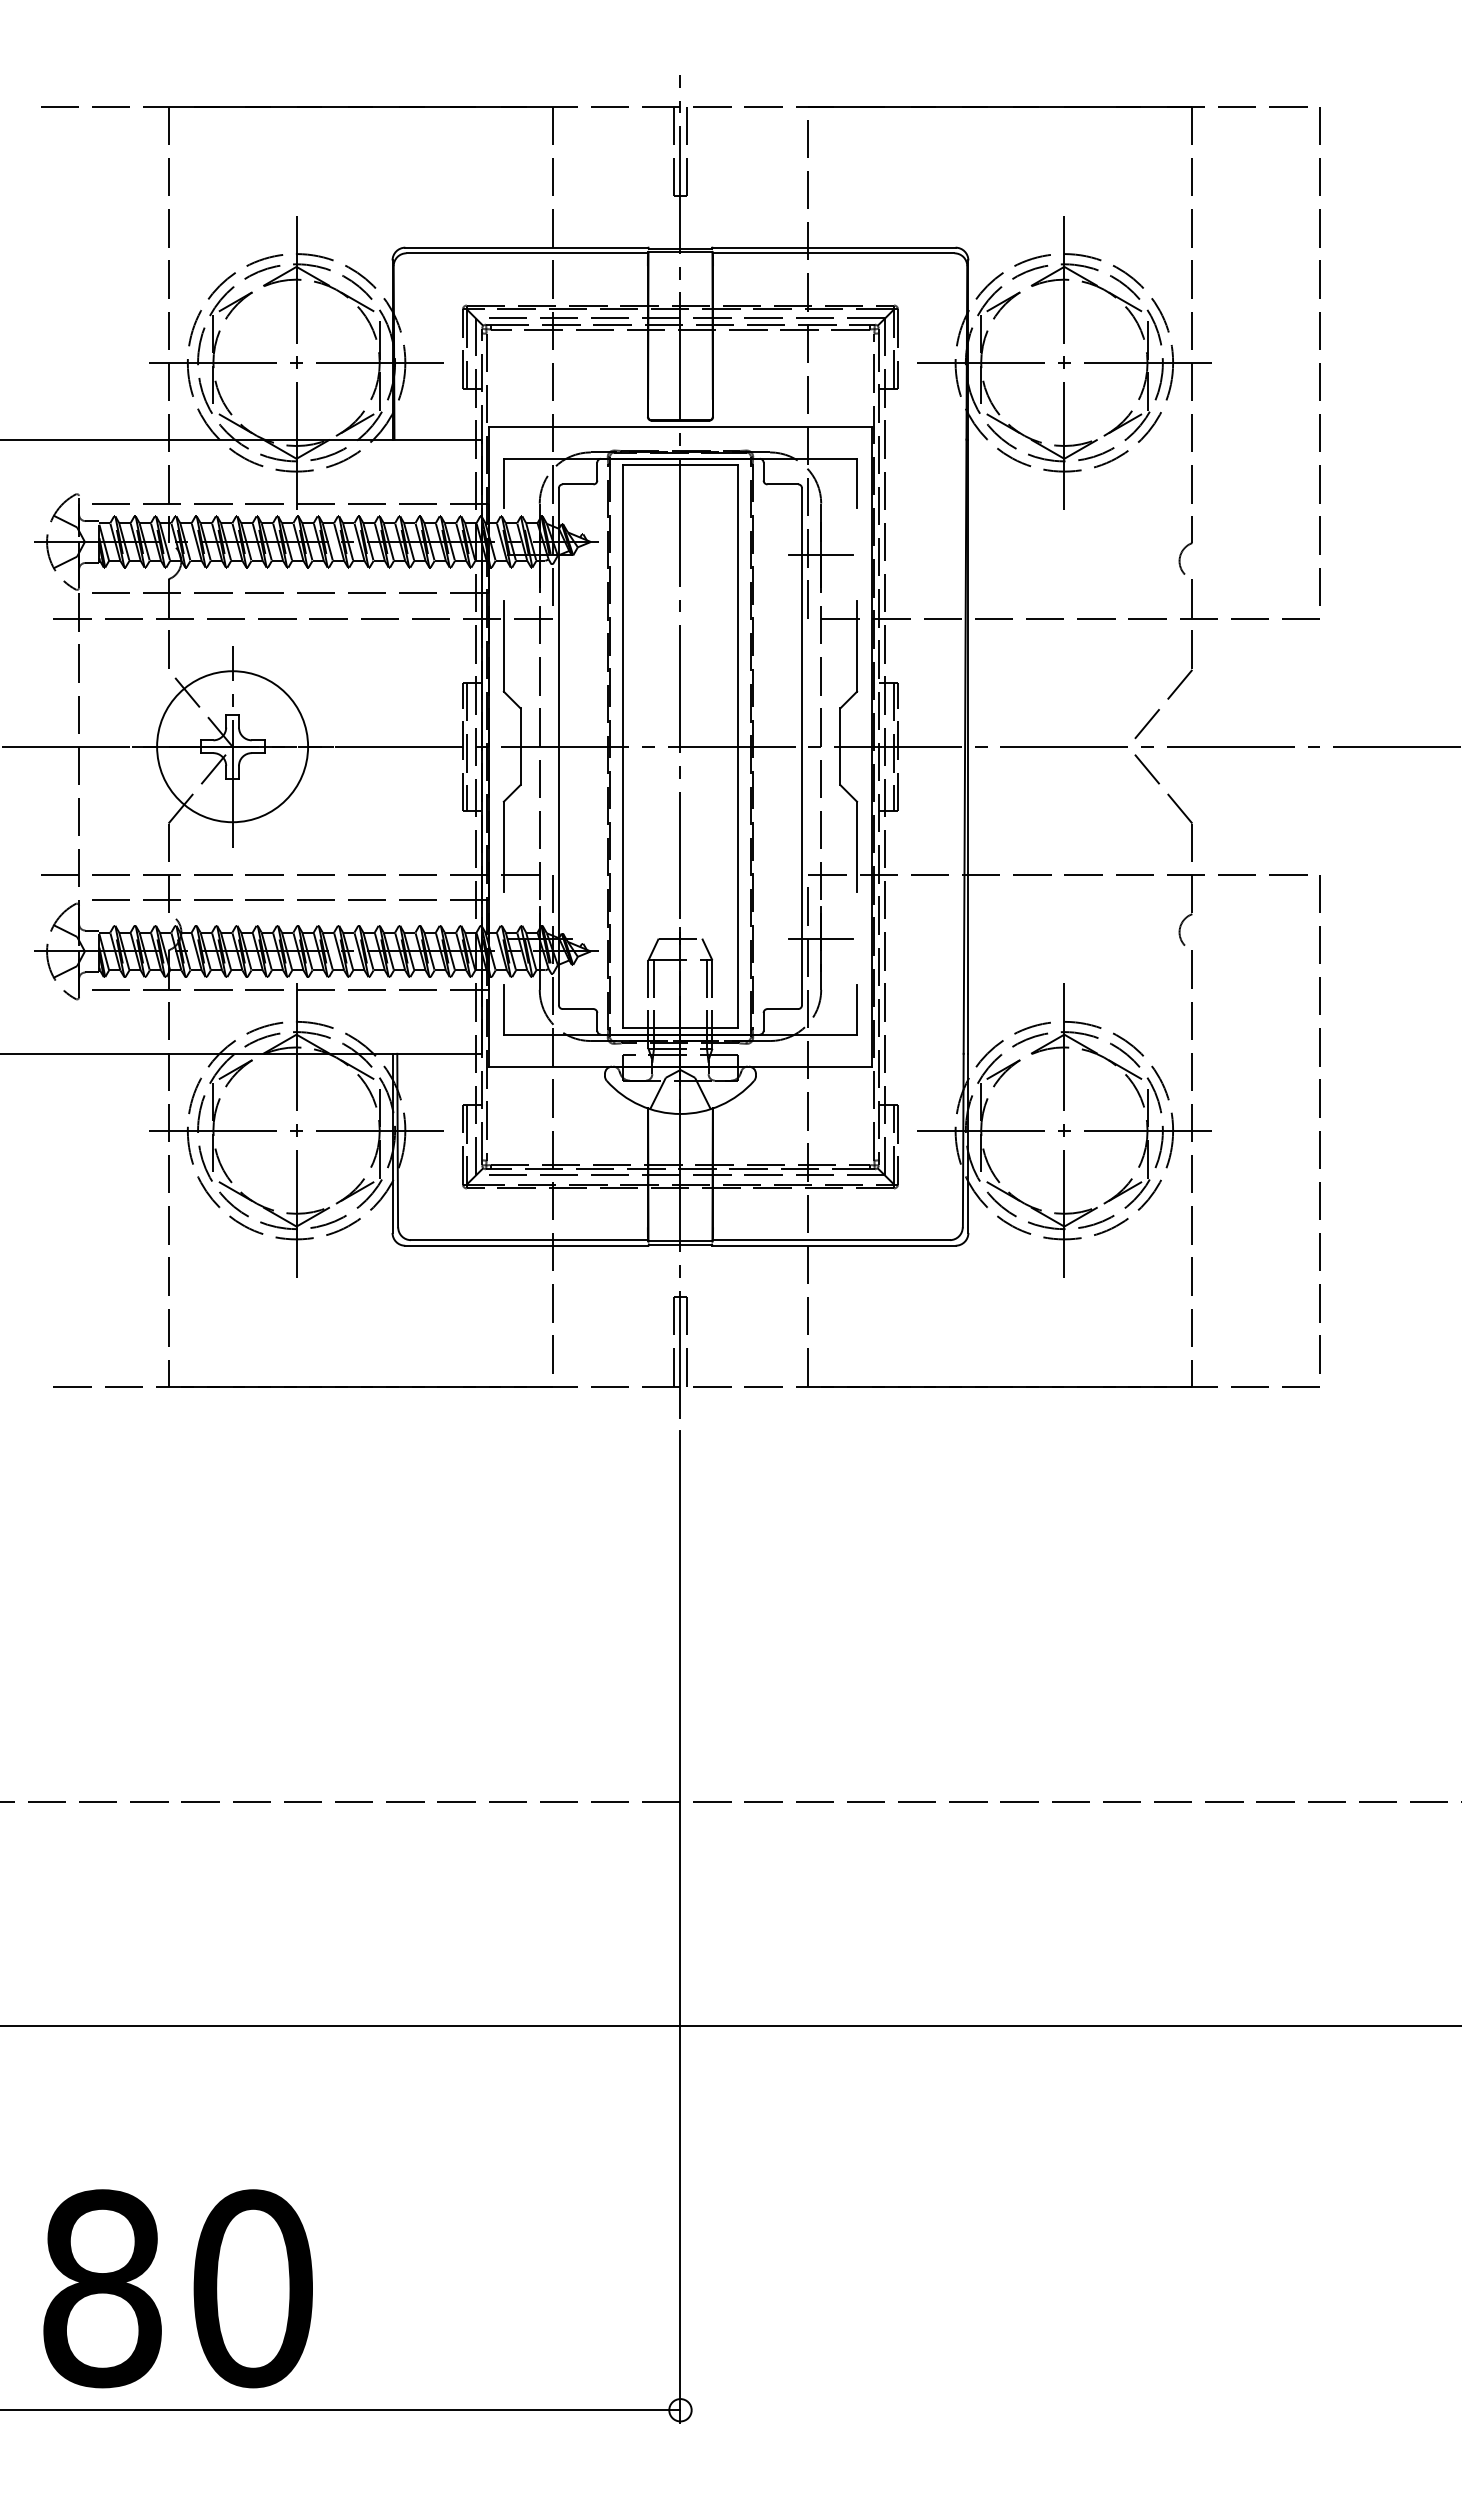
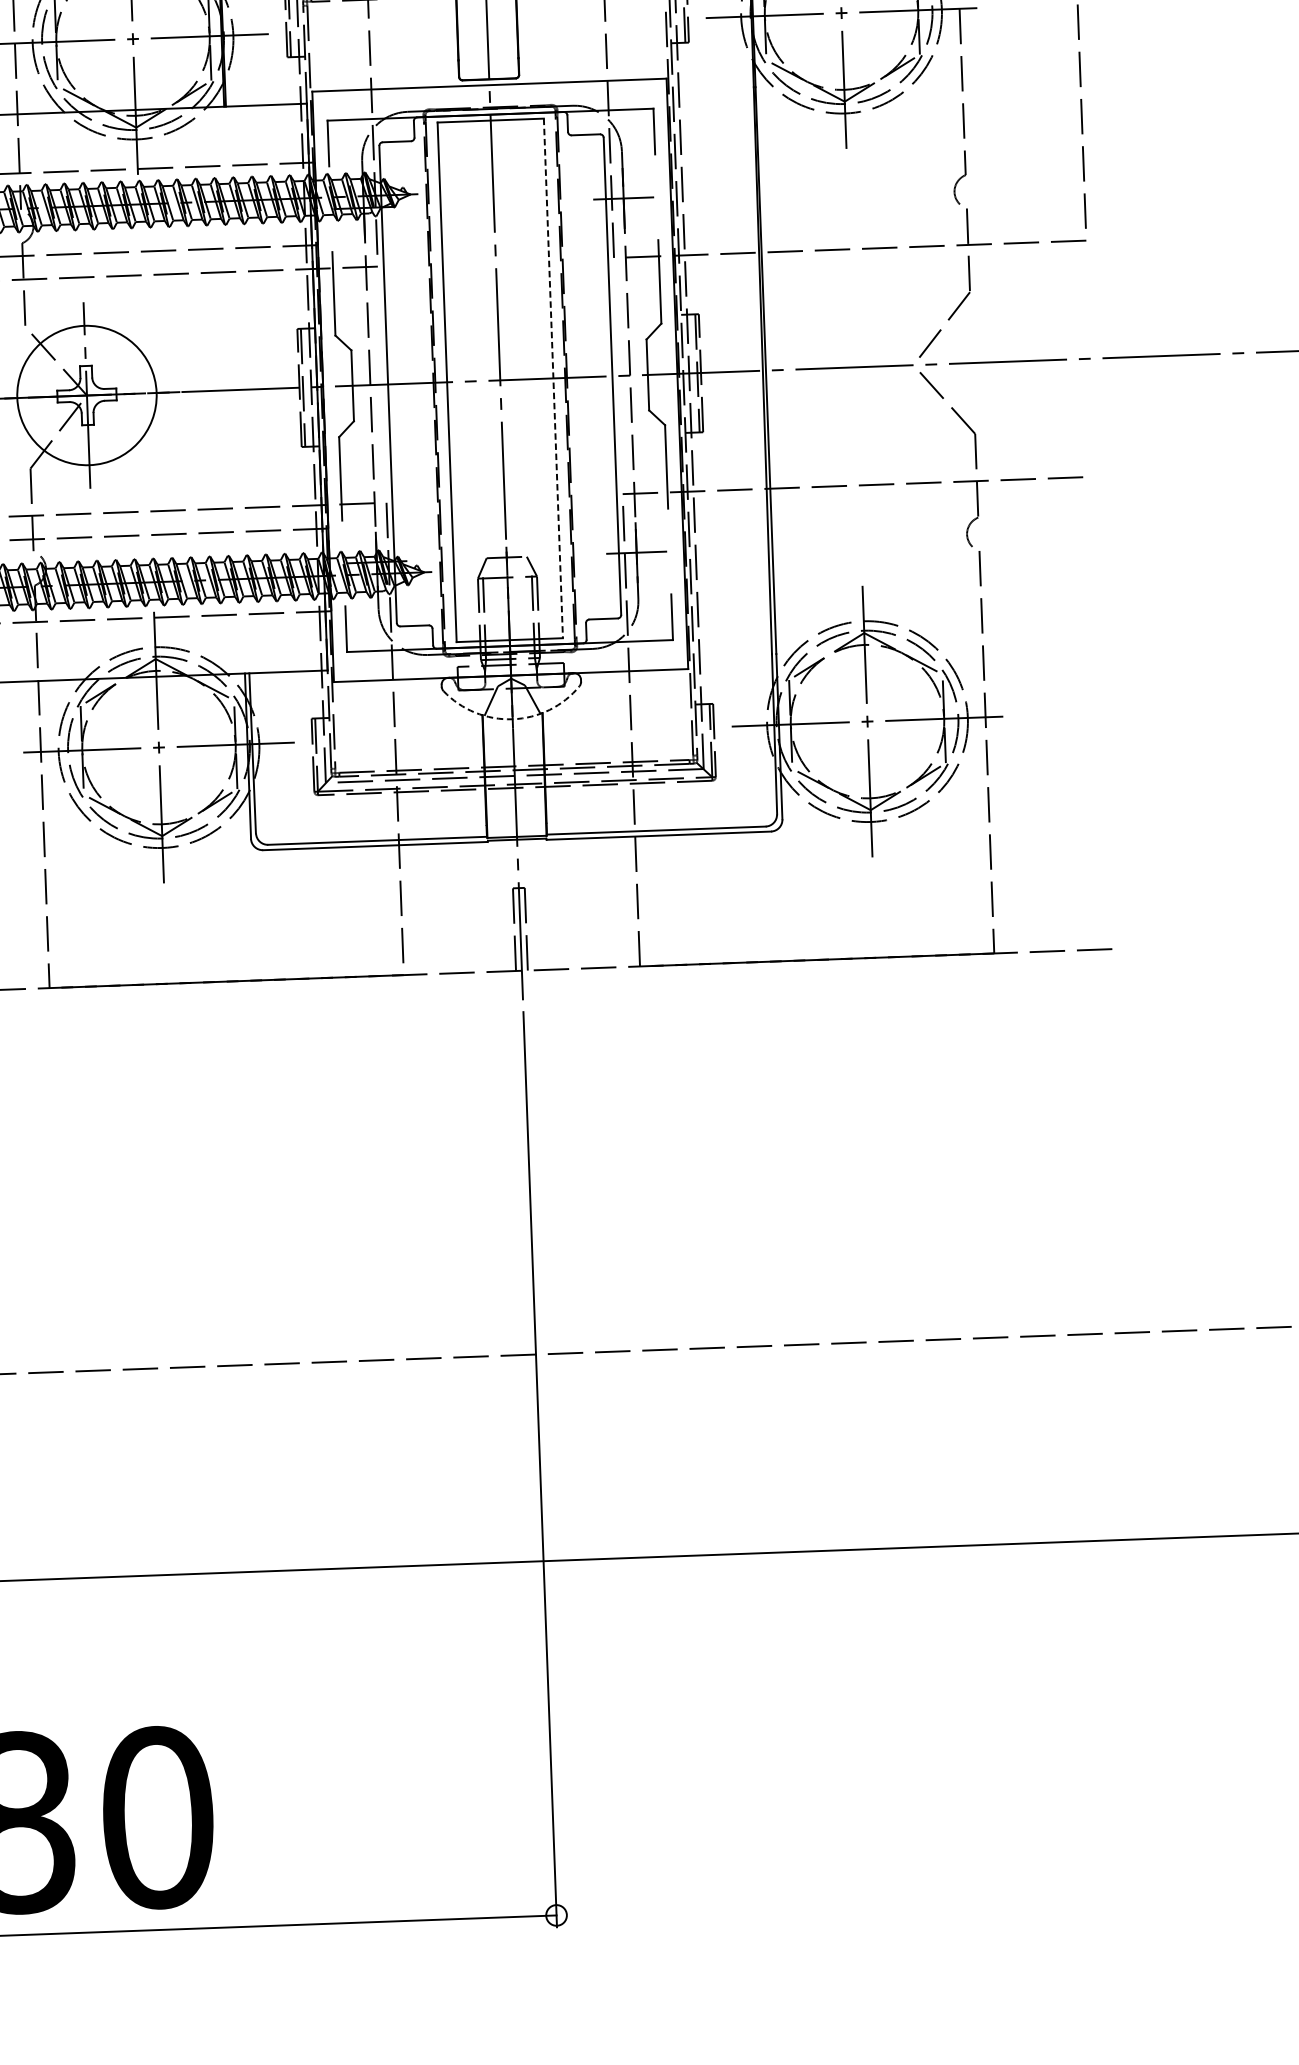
line: (738, 746) -> (553, 378), solid -> dashed
arc: (680, 1113) -> (512, 718), solid -> dashed
line: (1319, 1117) -> (1102, 700), removed

